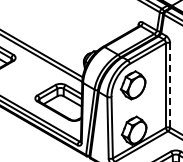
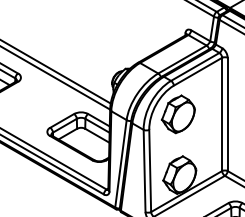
line: (170, 85) -> (228, 114), dashed -> solid

